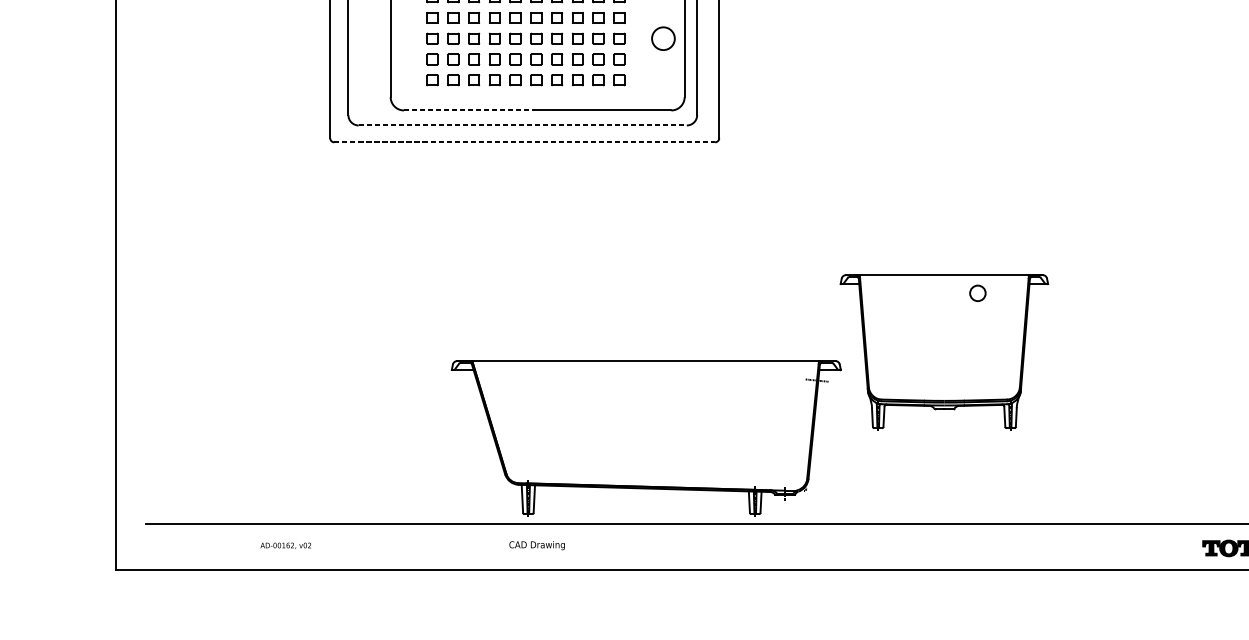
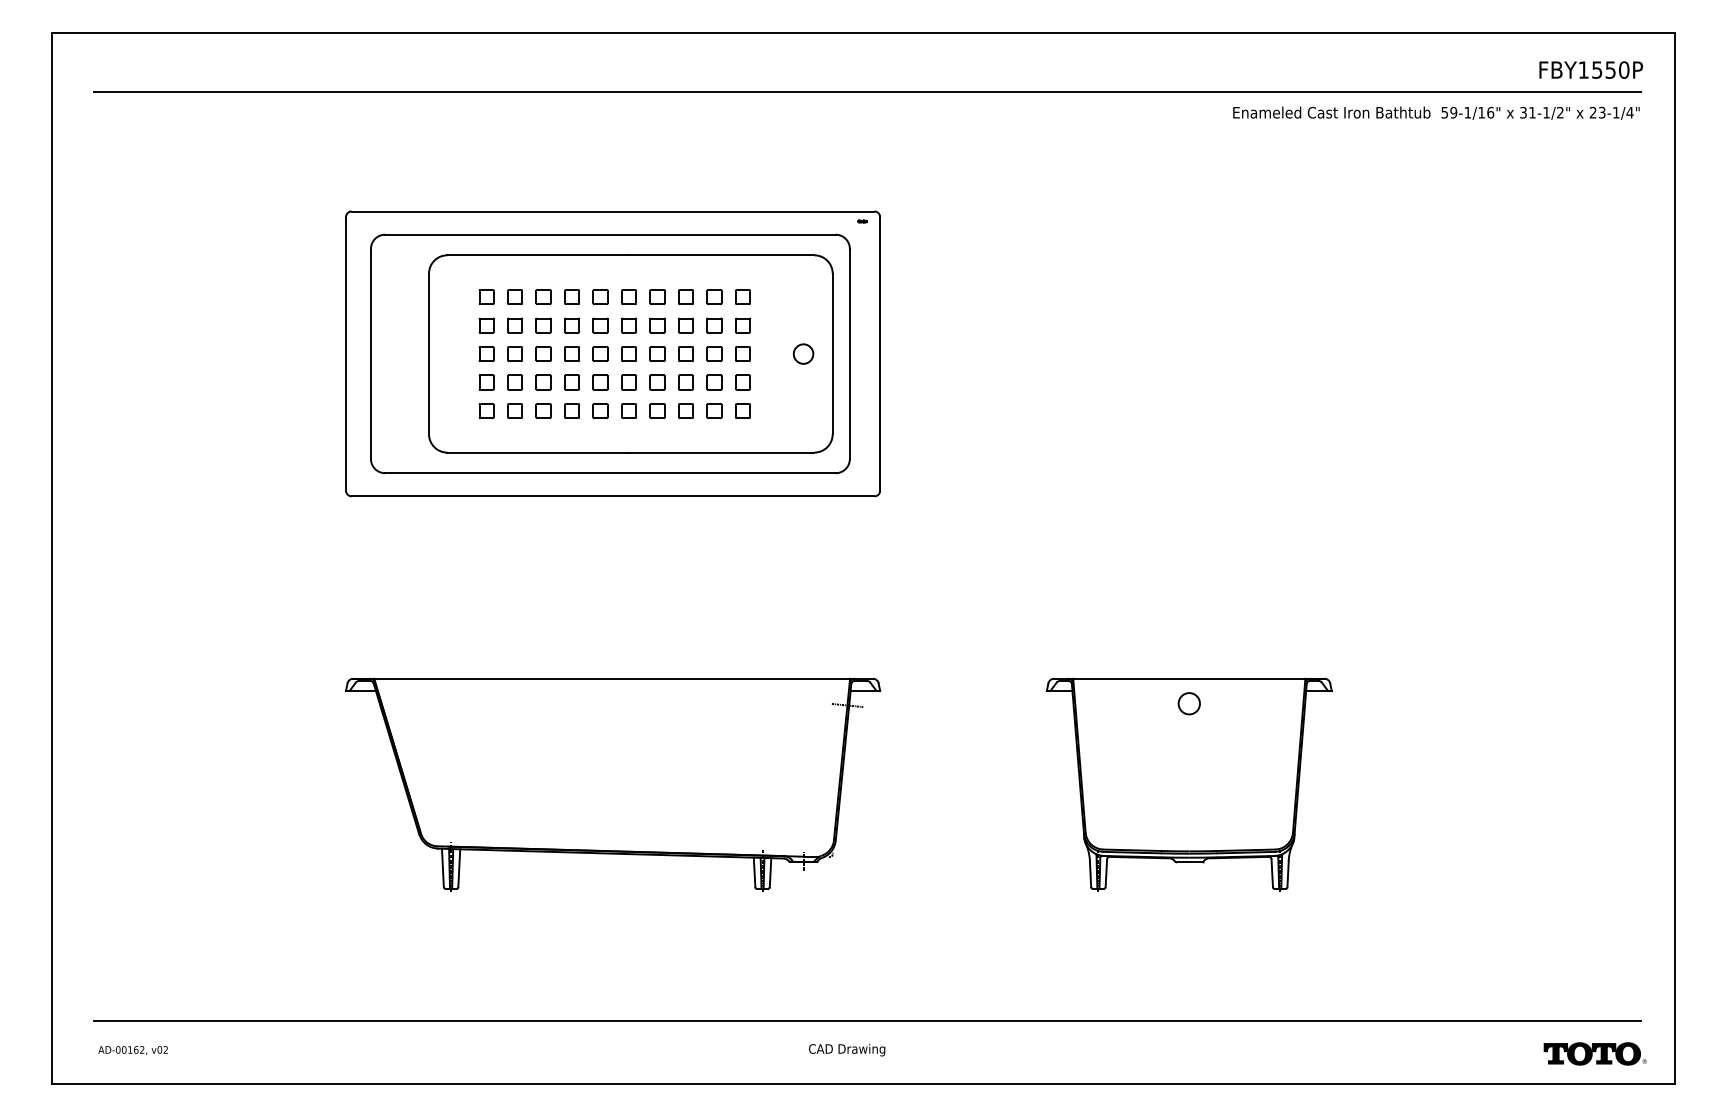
circle: (663, 38) -> (803, 353), size x0.62
line: (469, 110) -> (537, 452), dashed -> solid
line: (522, 125) -> (610, 473), dashed -> solid
line: (525, 142) -> (613, 496), dashed -> solid
circle: (977, 293) -> (1188, 703), moved
part: (646, 438) -> (613, 784), moved
text: (285, 545) -> (132, 1050), moved
text: (537, 545) -> (847, 1049), moved

